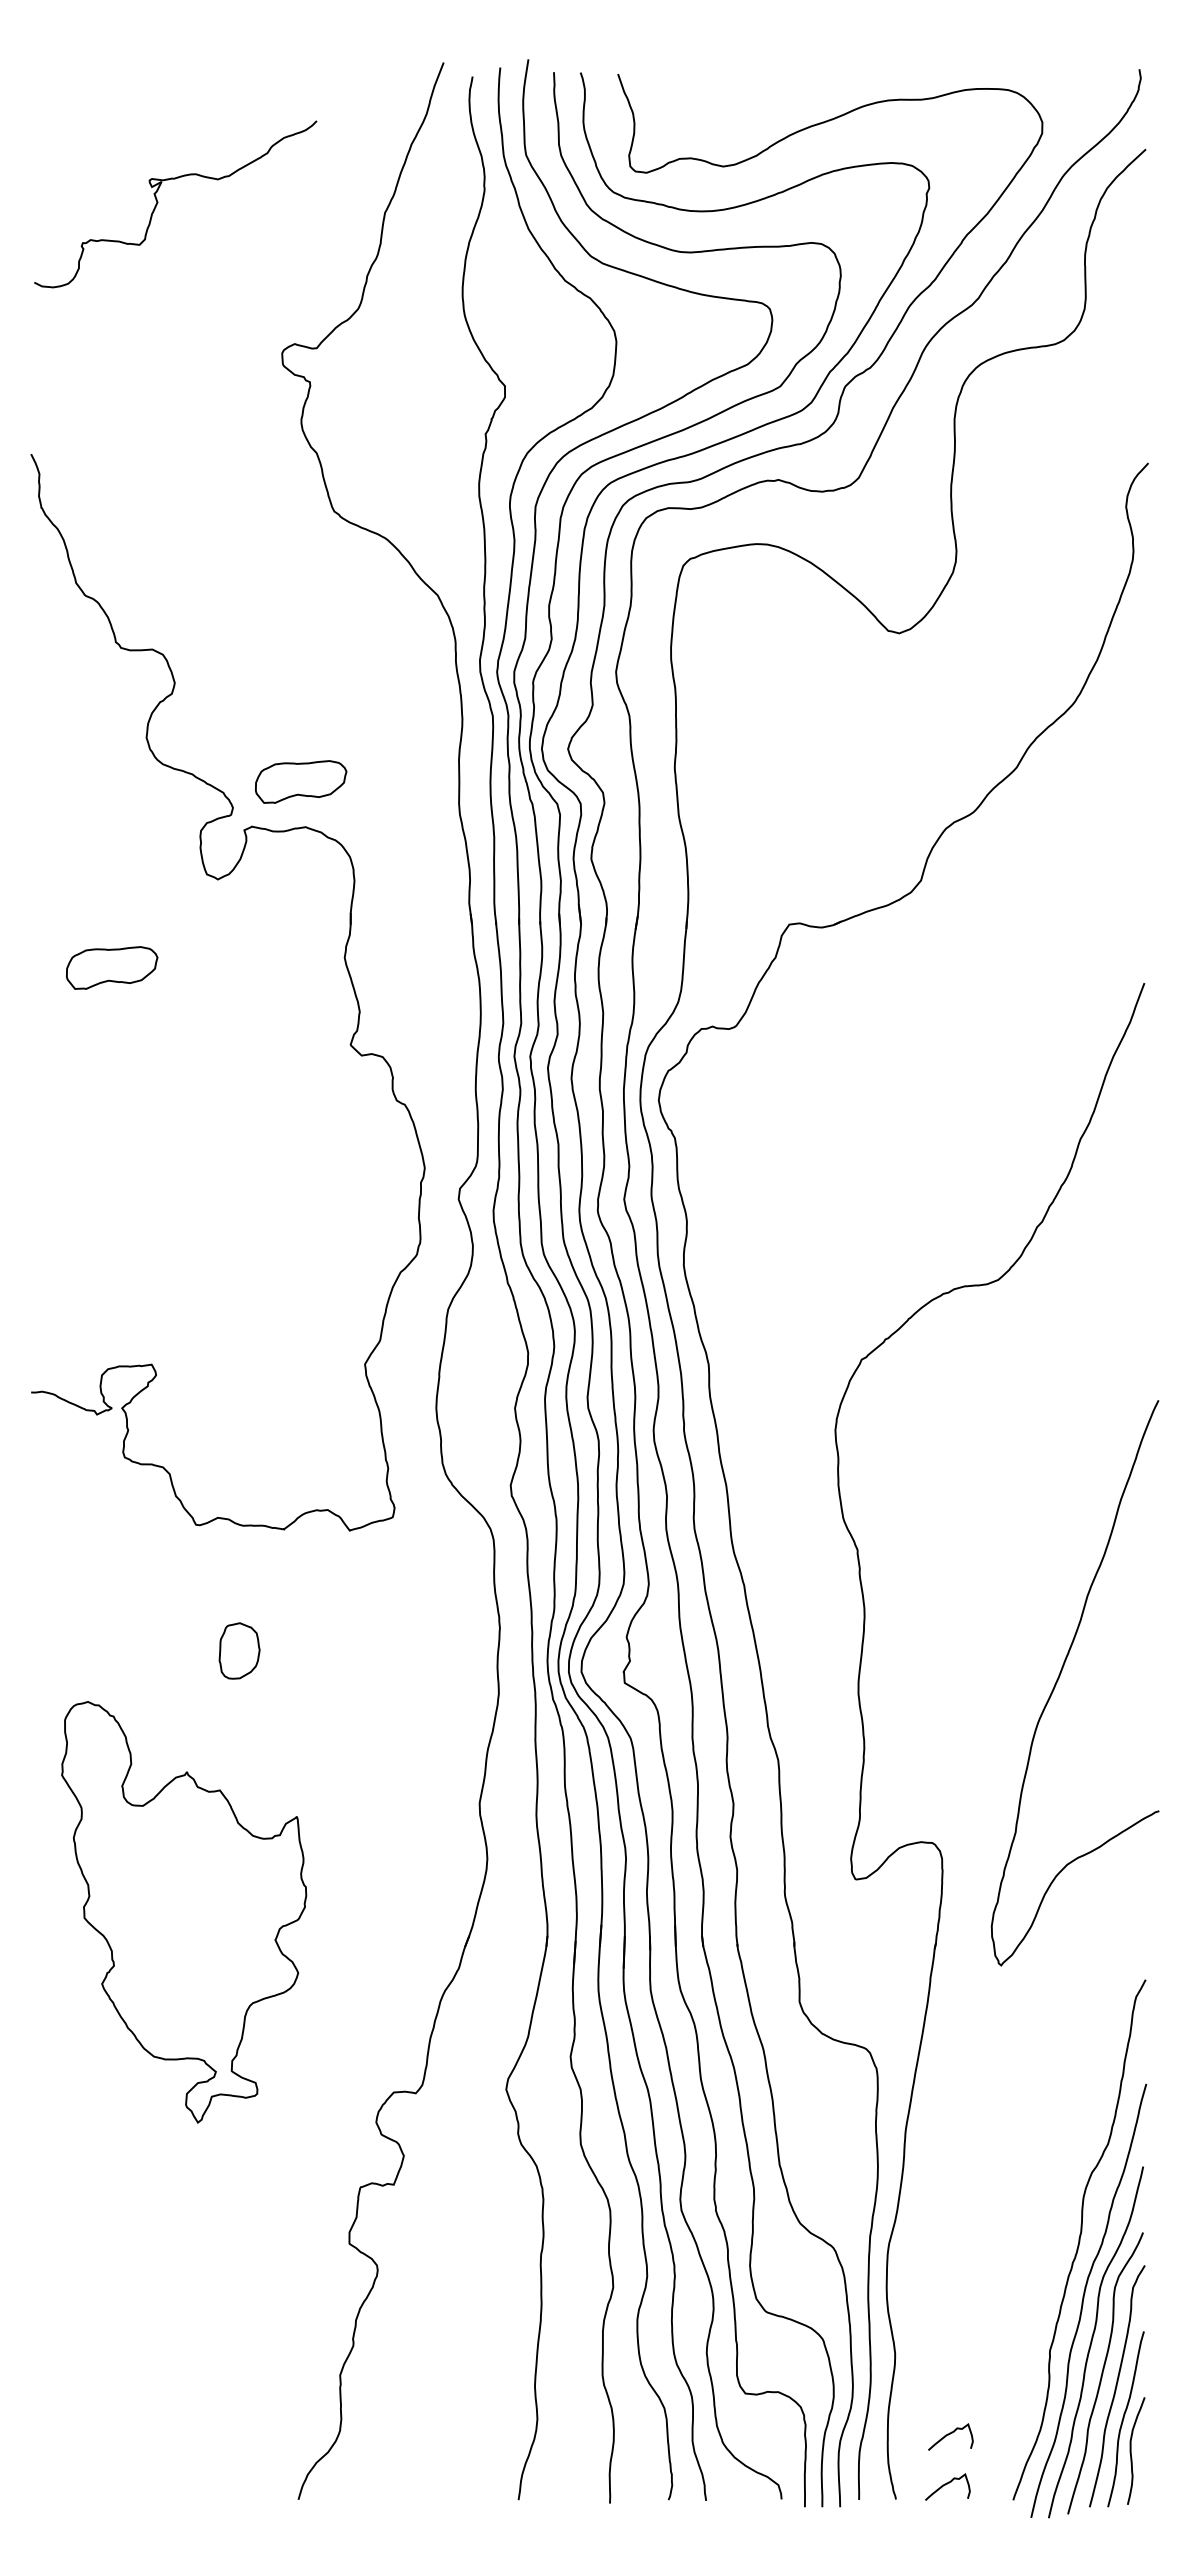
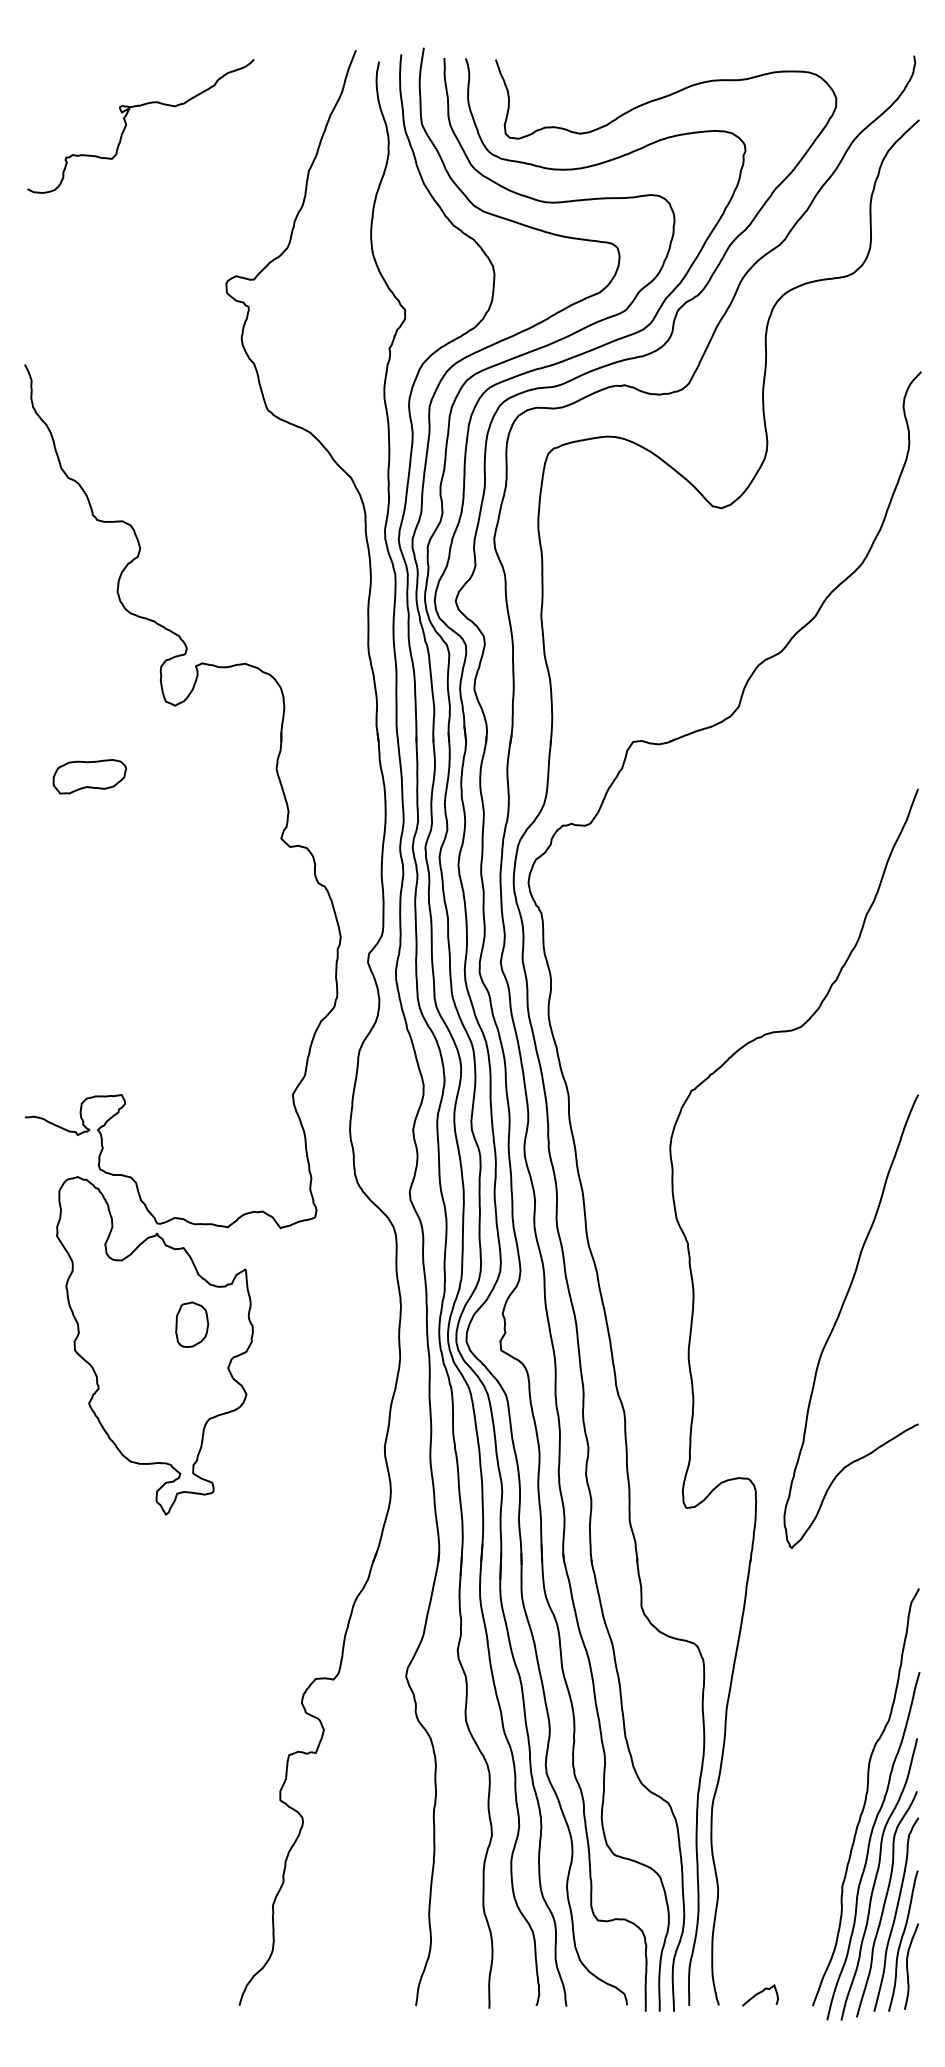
curve: (158, 202) -> (127, 124), moved
part: (301, 781) -> (241, 627), removed
curve: (1060, 1676) -> (839, 1316), moved
part: (184, 1912) -> (155, 1345), moved
curve: (950, 2434) -> (762, 1953), removed

